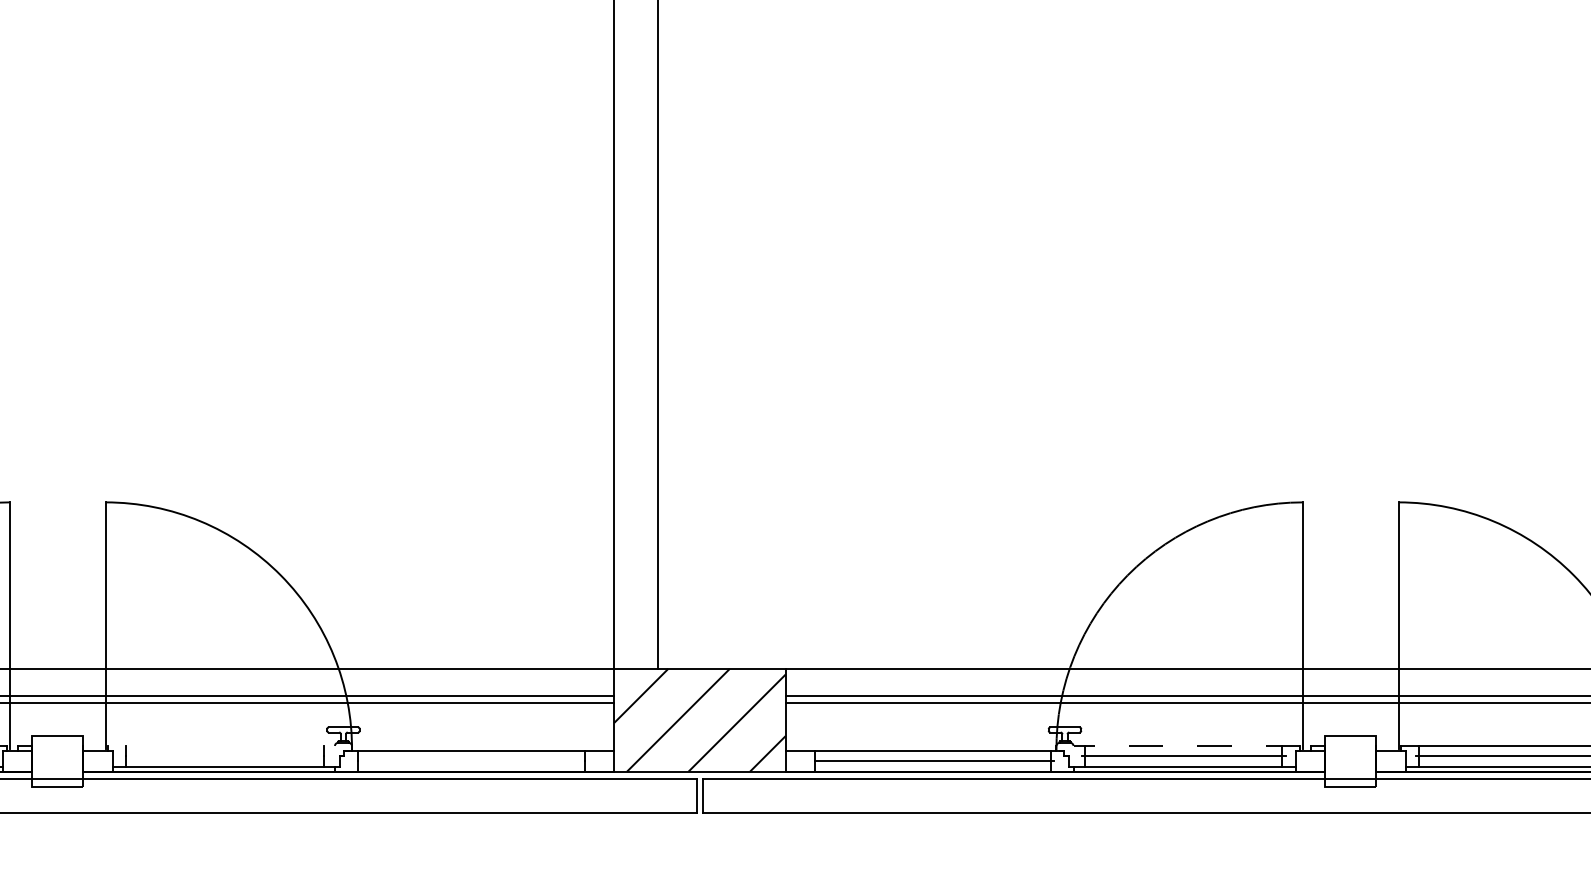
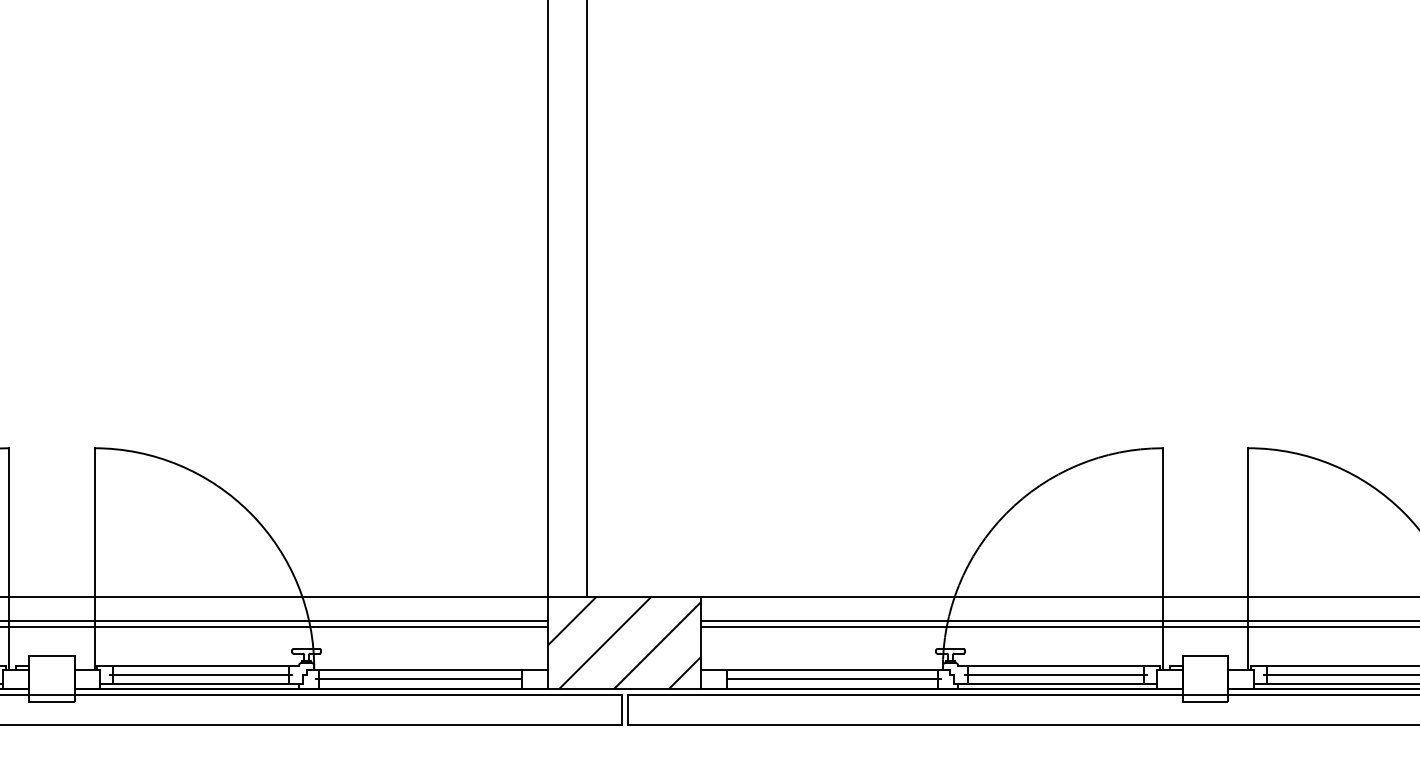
line: (221, 745) -> (197, 665), added
line: (1185, 745) -> (1058, 665), dashed -> solid
line: (224, 755) -> (200, 674), added
line: (469, 761) -> (419, 679), added

